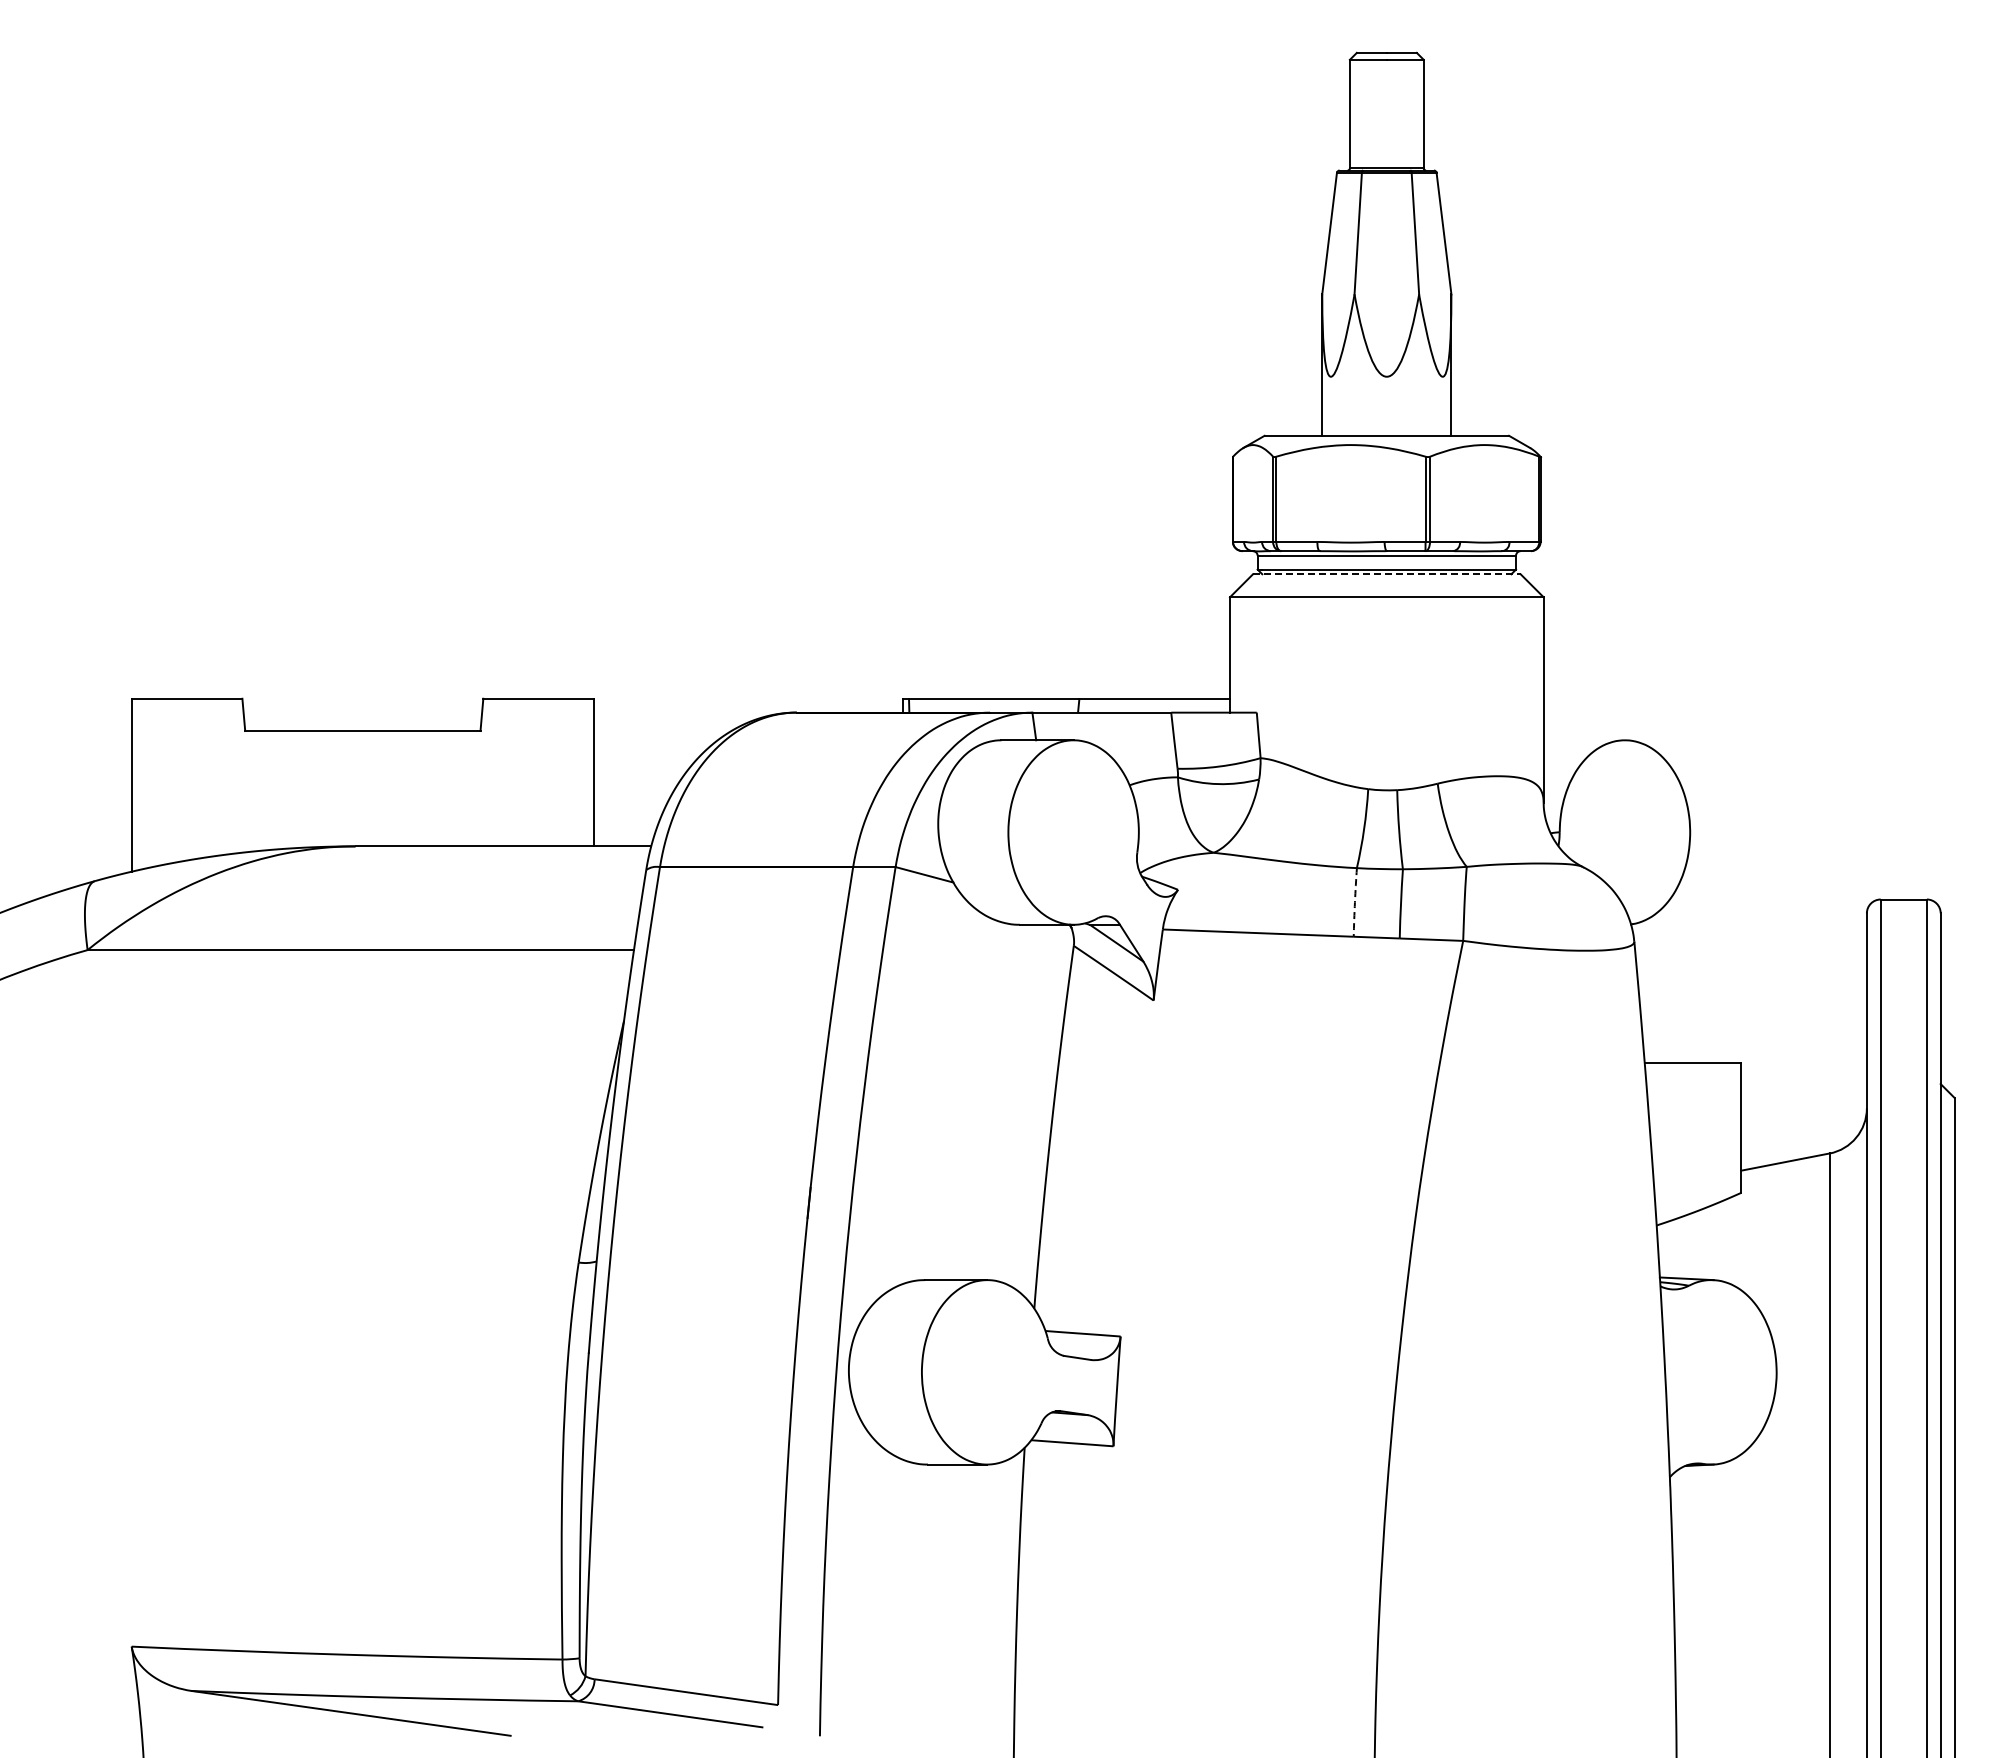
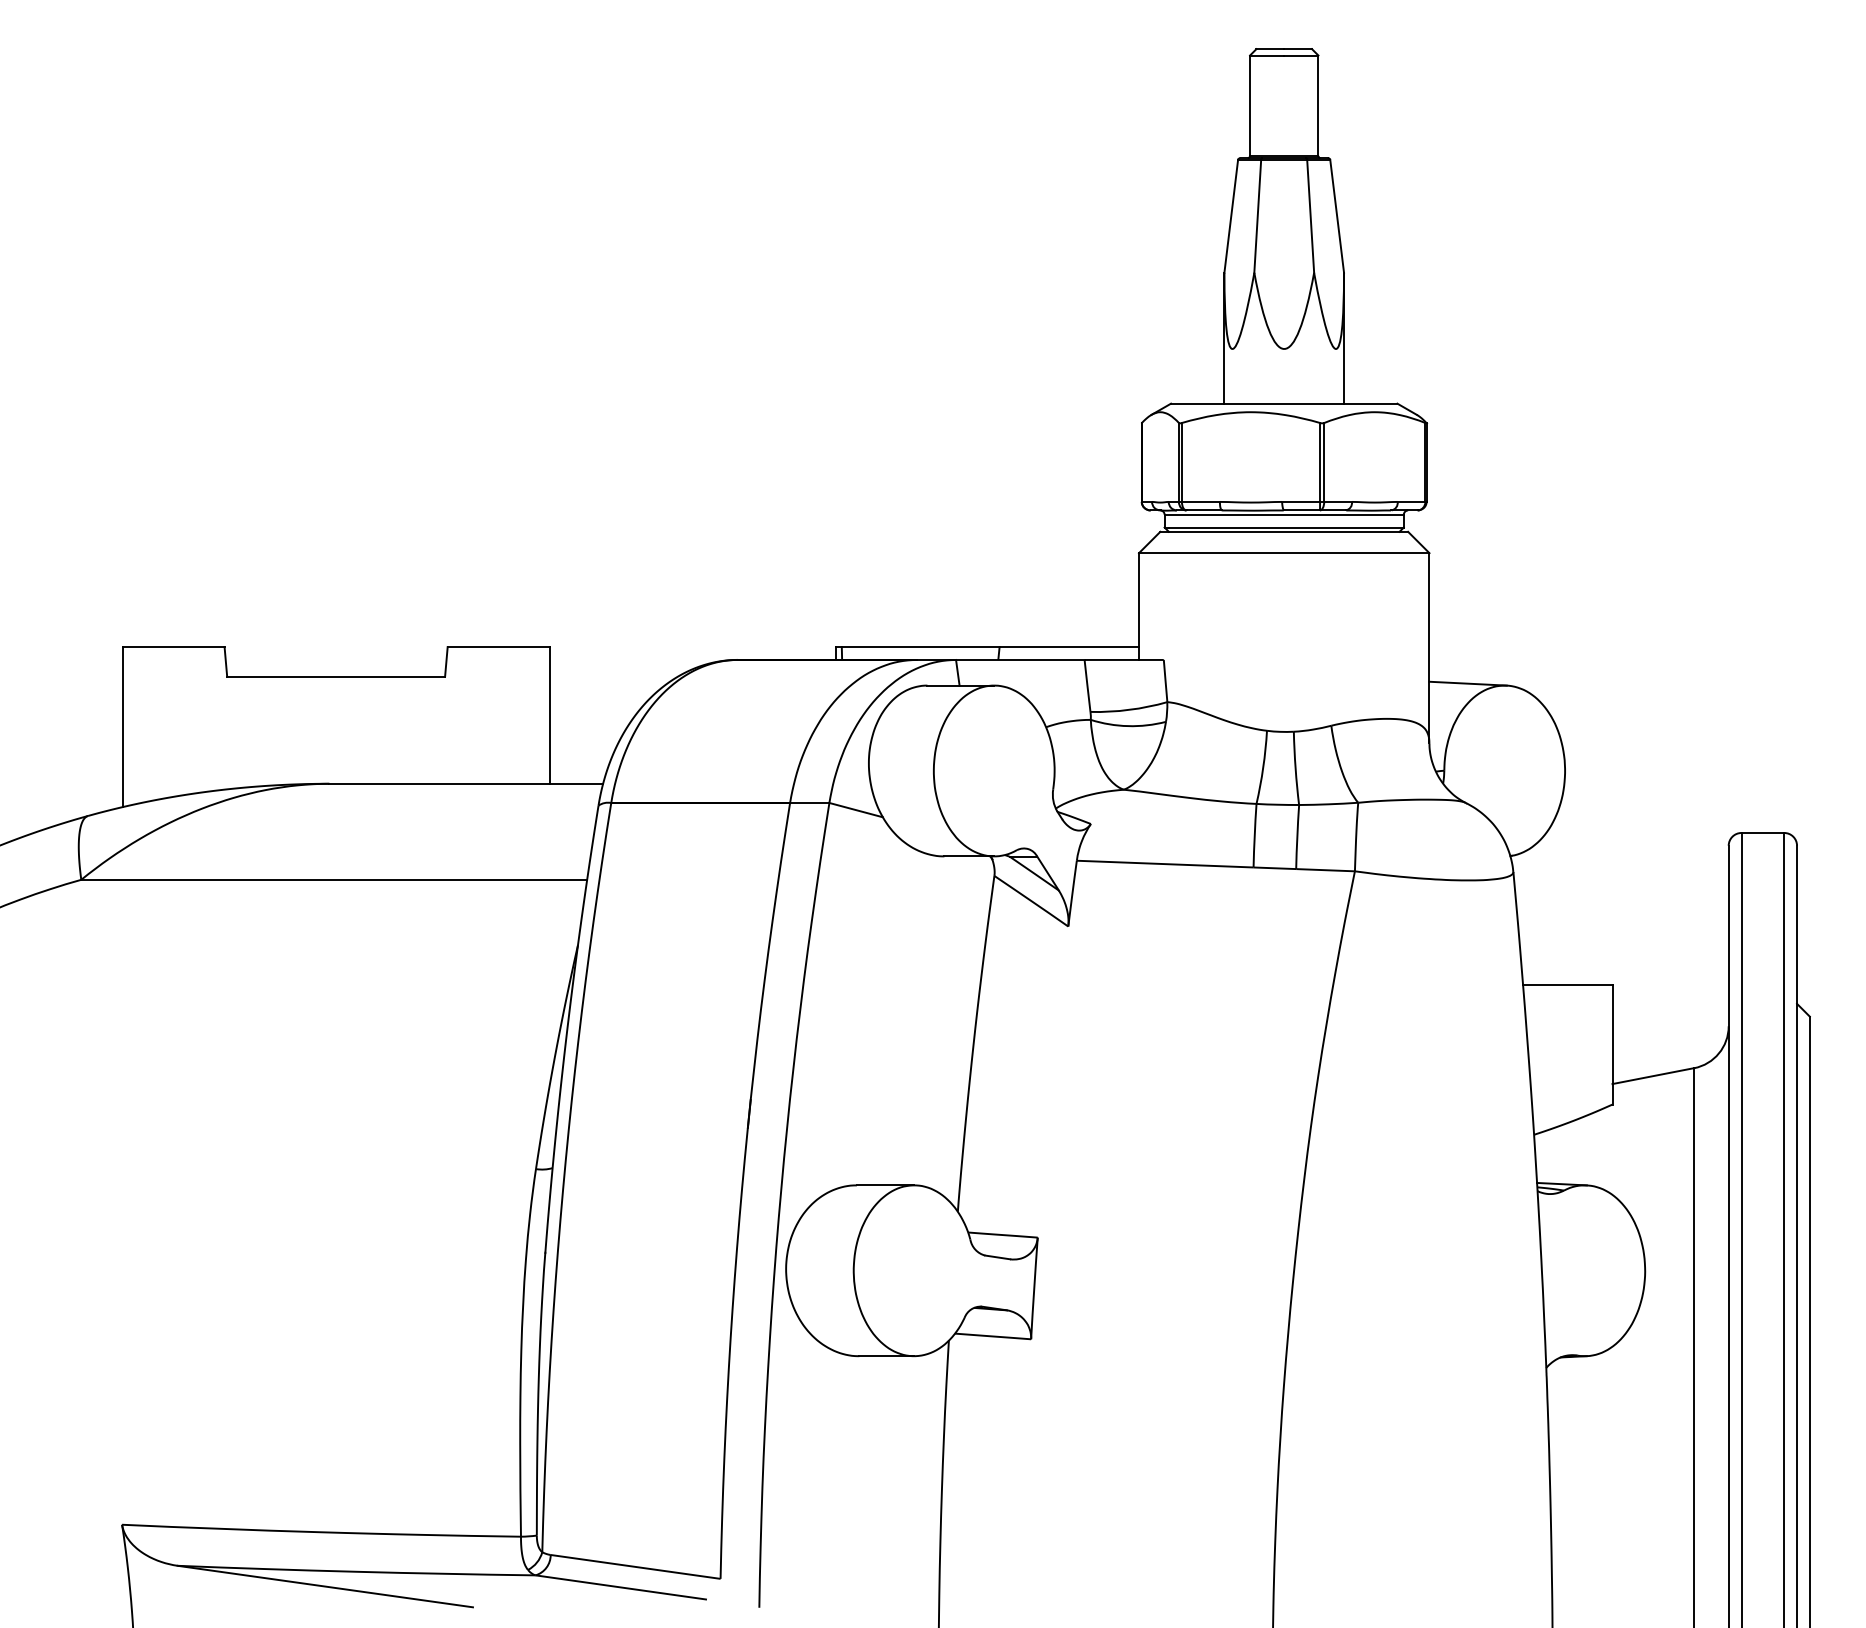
line: (1386, 574) -> (1283, 532), dashed -> solid
line: (1585, 738) -> (1468, 683), added
arc: (1354, 902) -> (1254, 835), dashed -> solid

